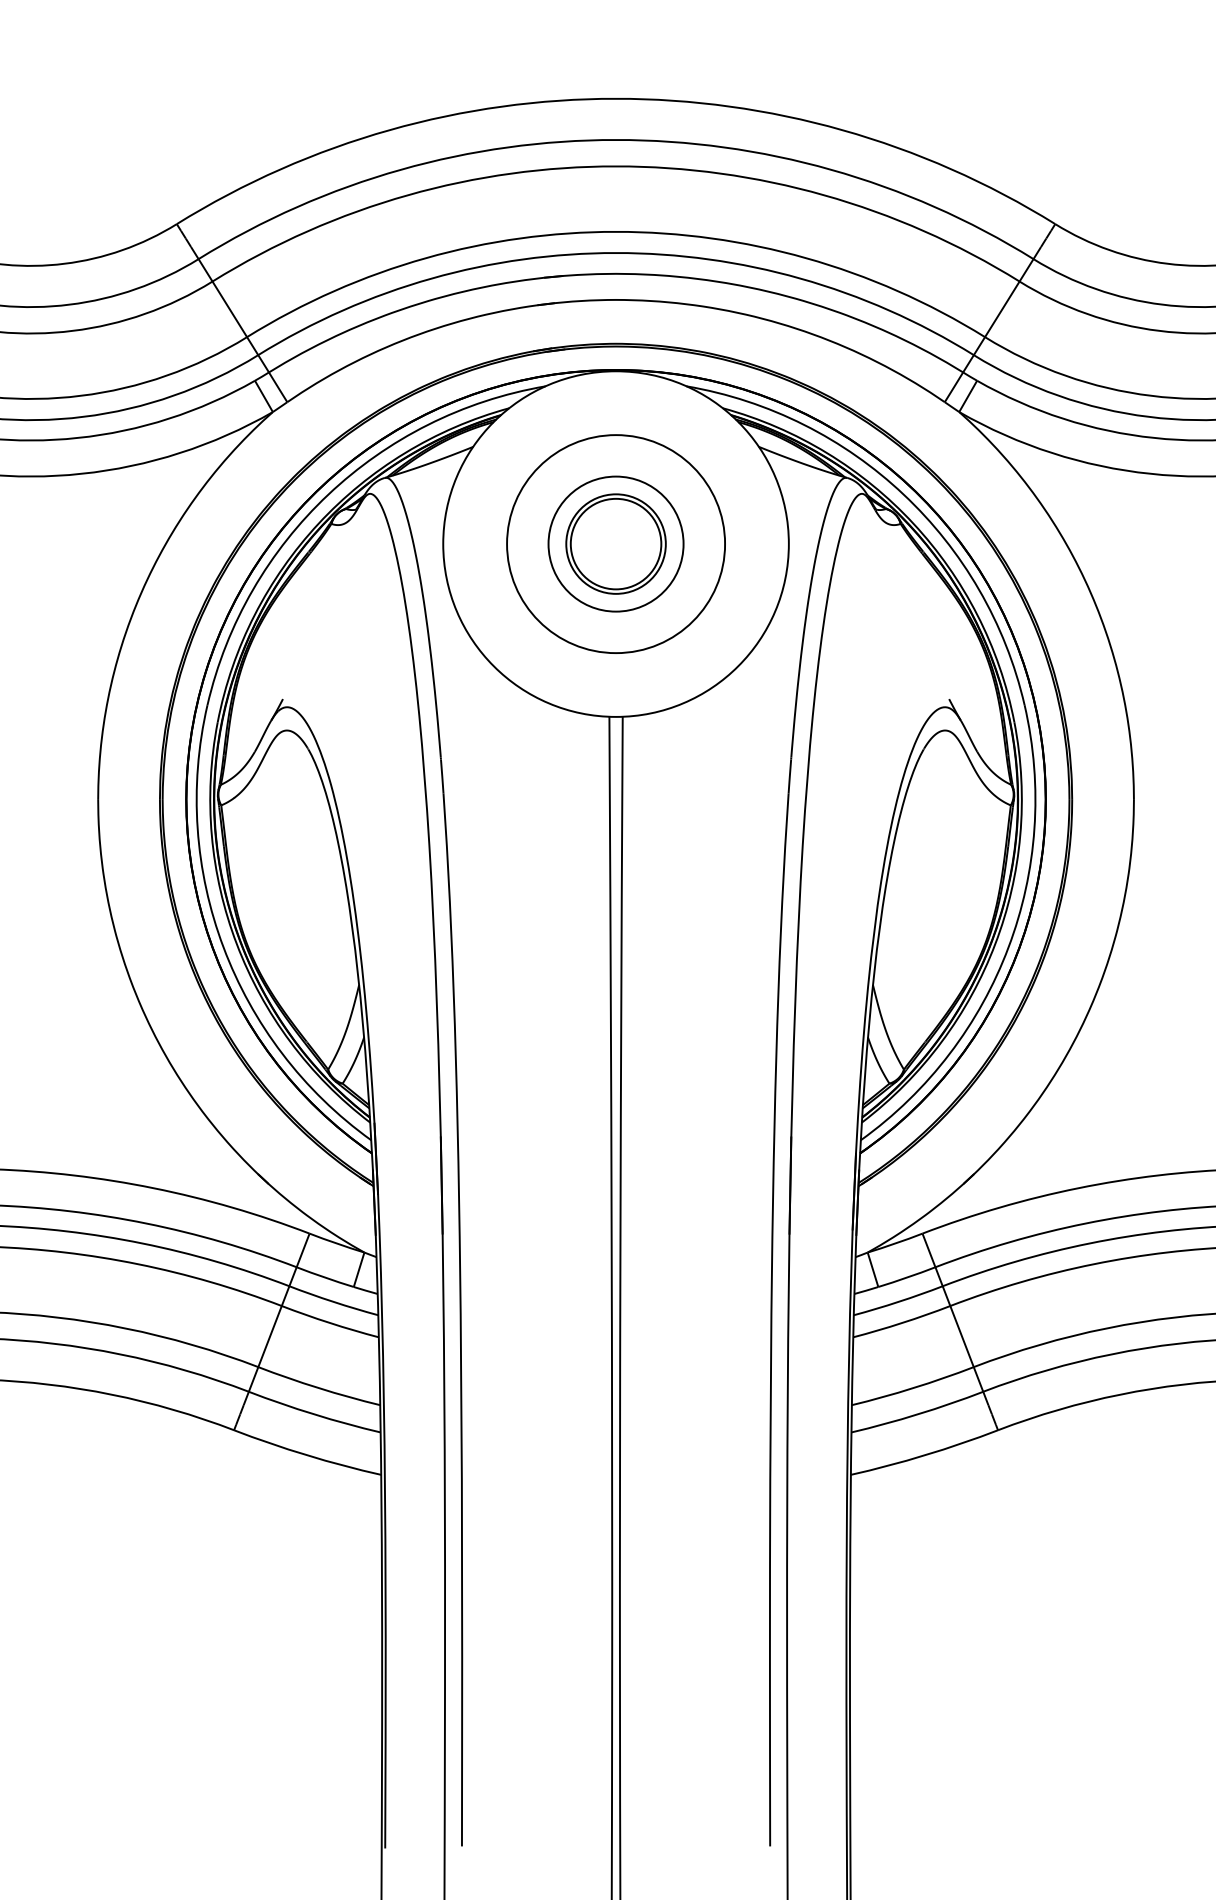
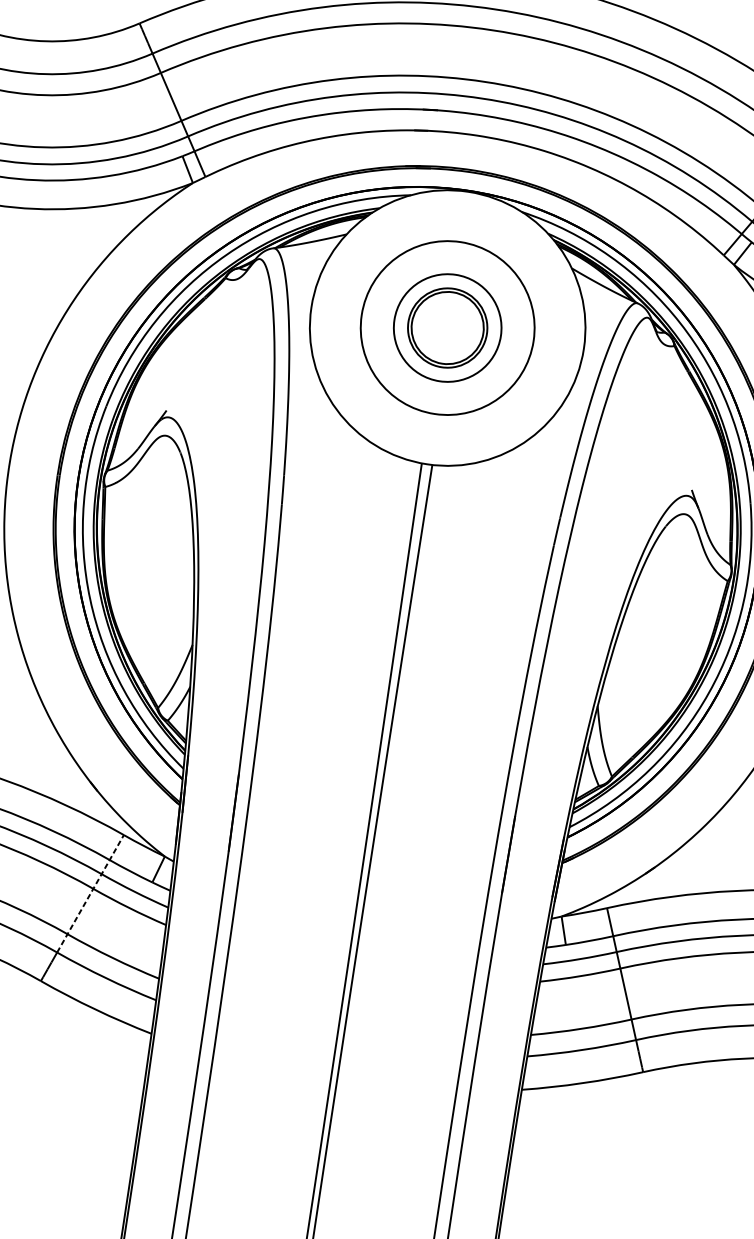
line: (279, 1312) -> (90, 893), solid -> dashed

